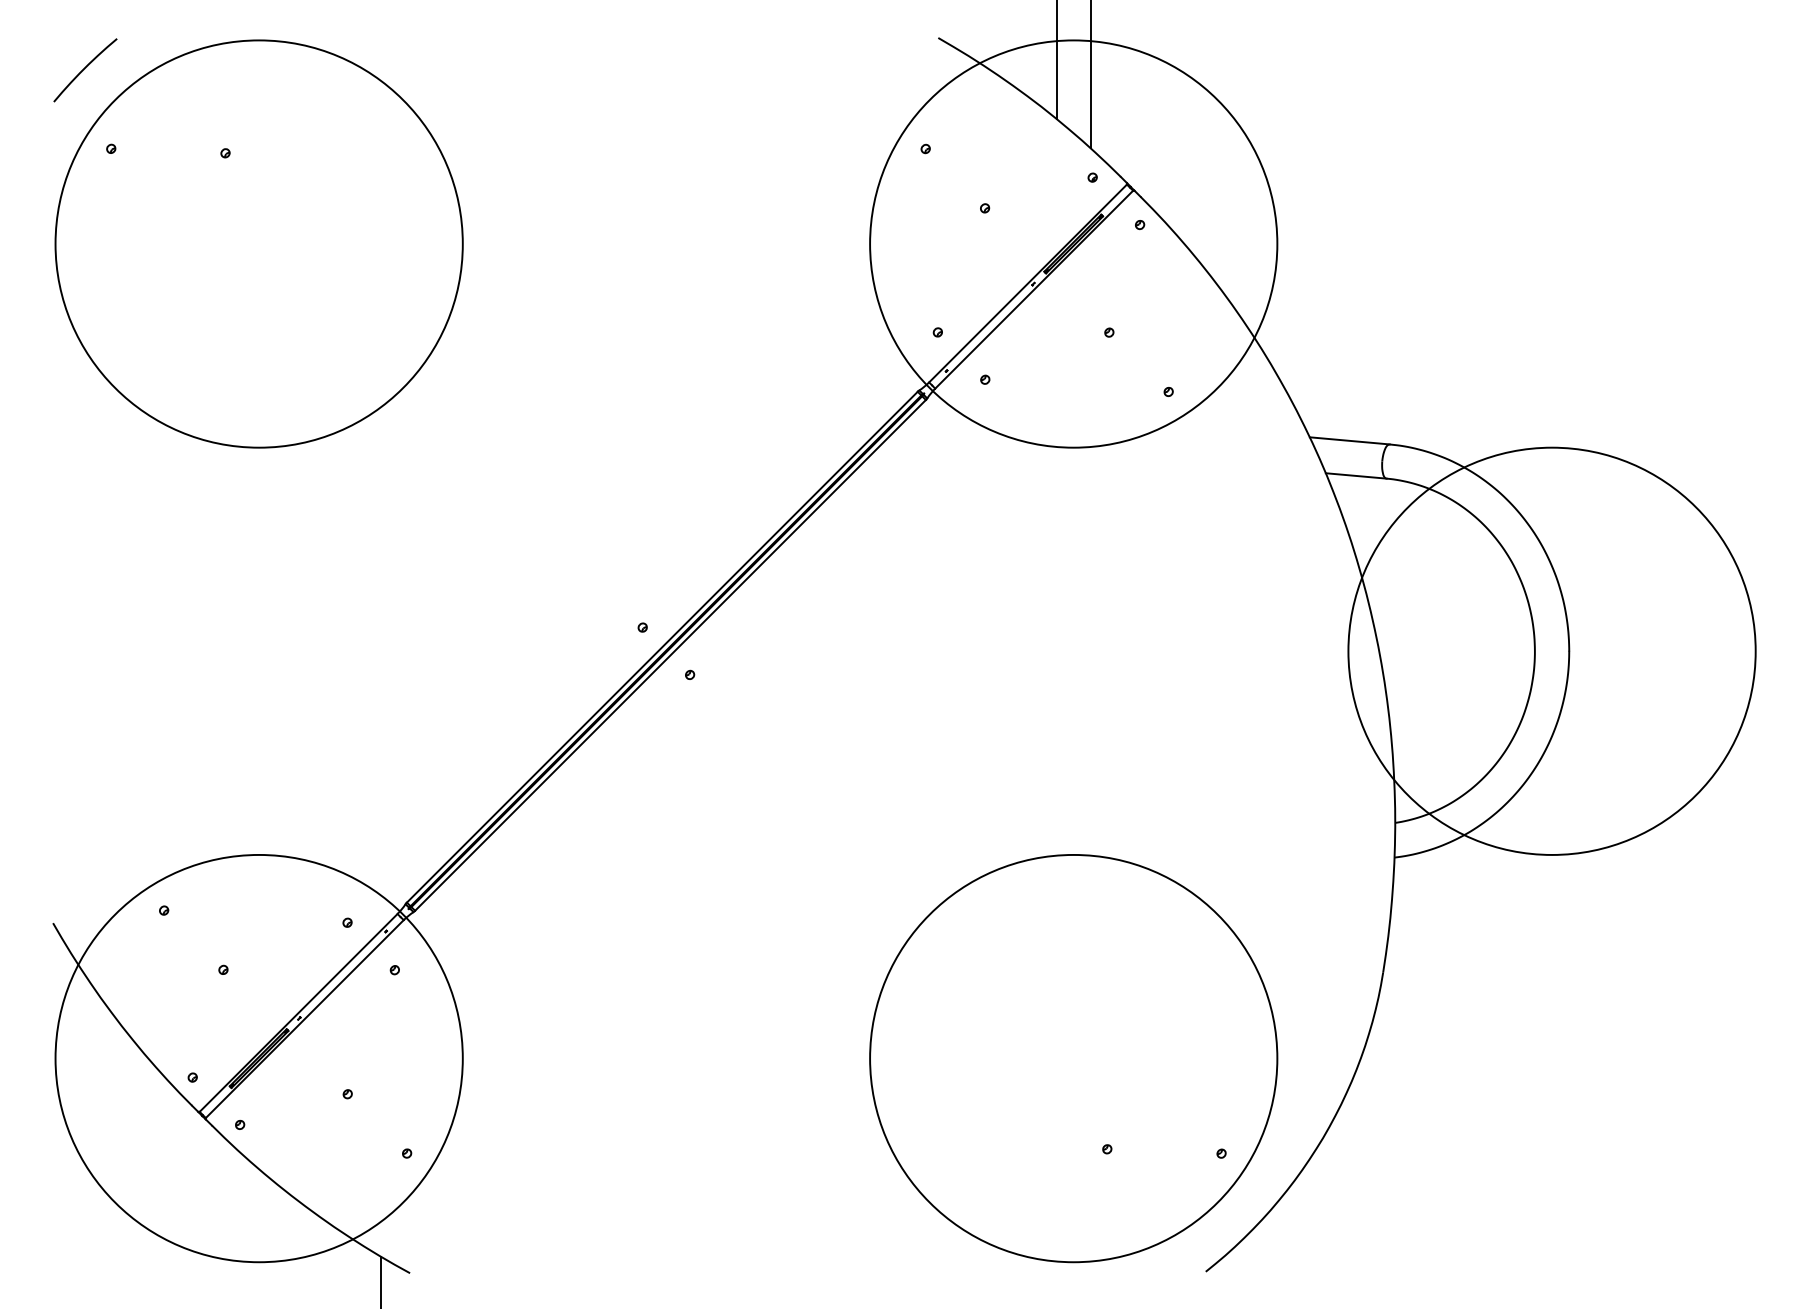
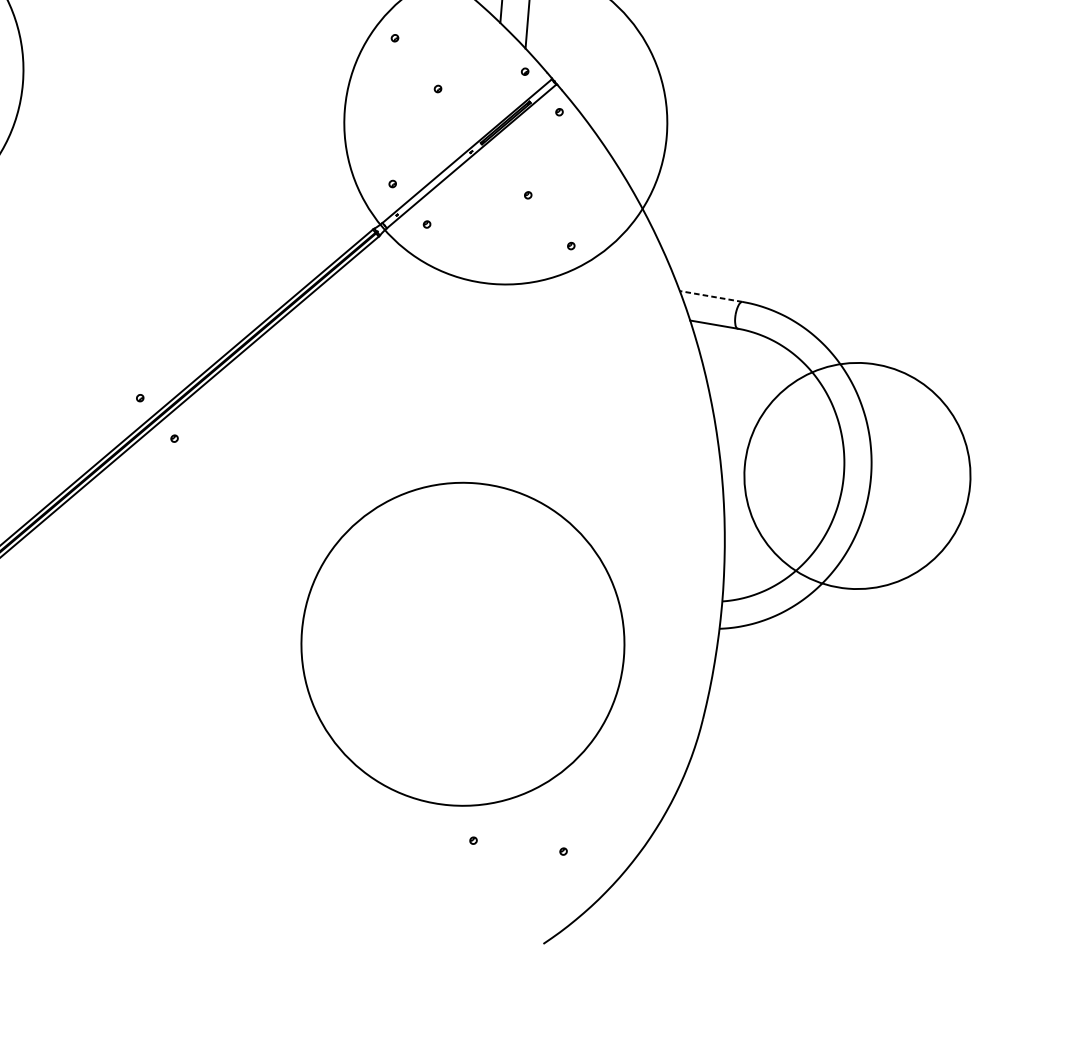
line: (1349, 440) -> (711, 296), solid -> dashed
circle: (1551, 650) -> (857, 475), size x0.7
circle: (1073, 1058) -> (462, 644), moved

